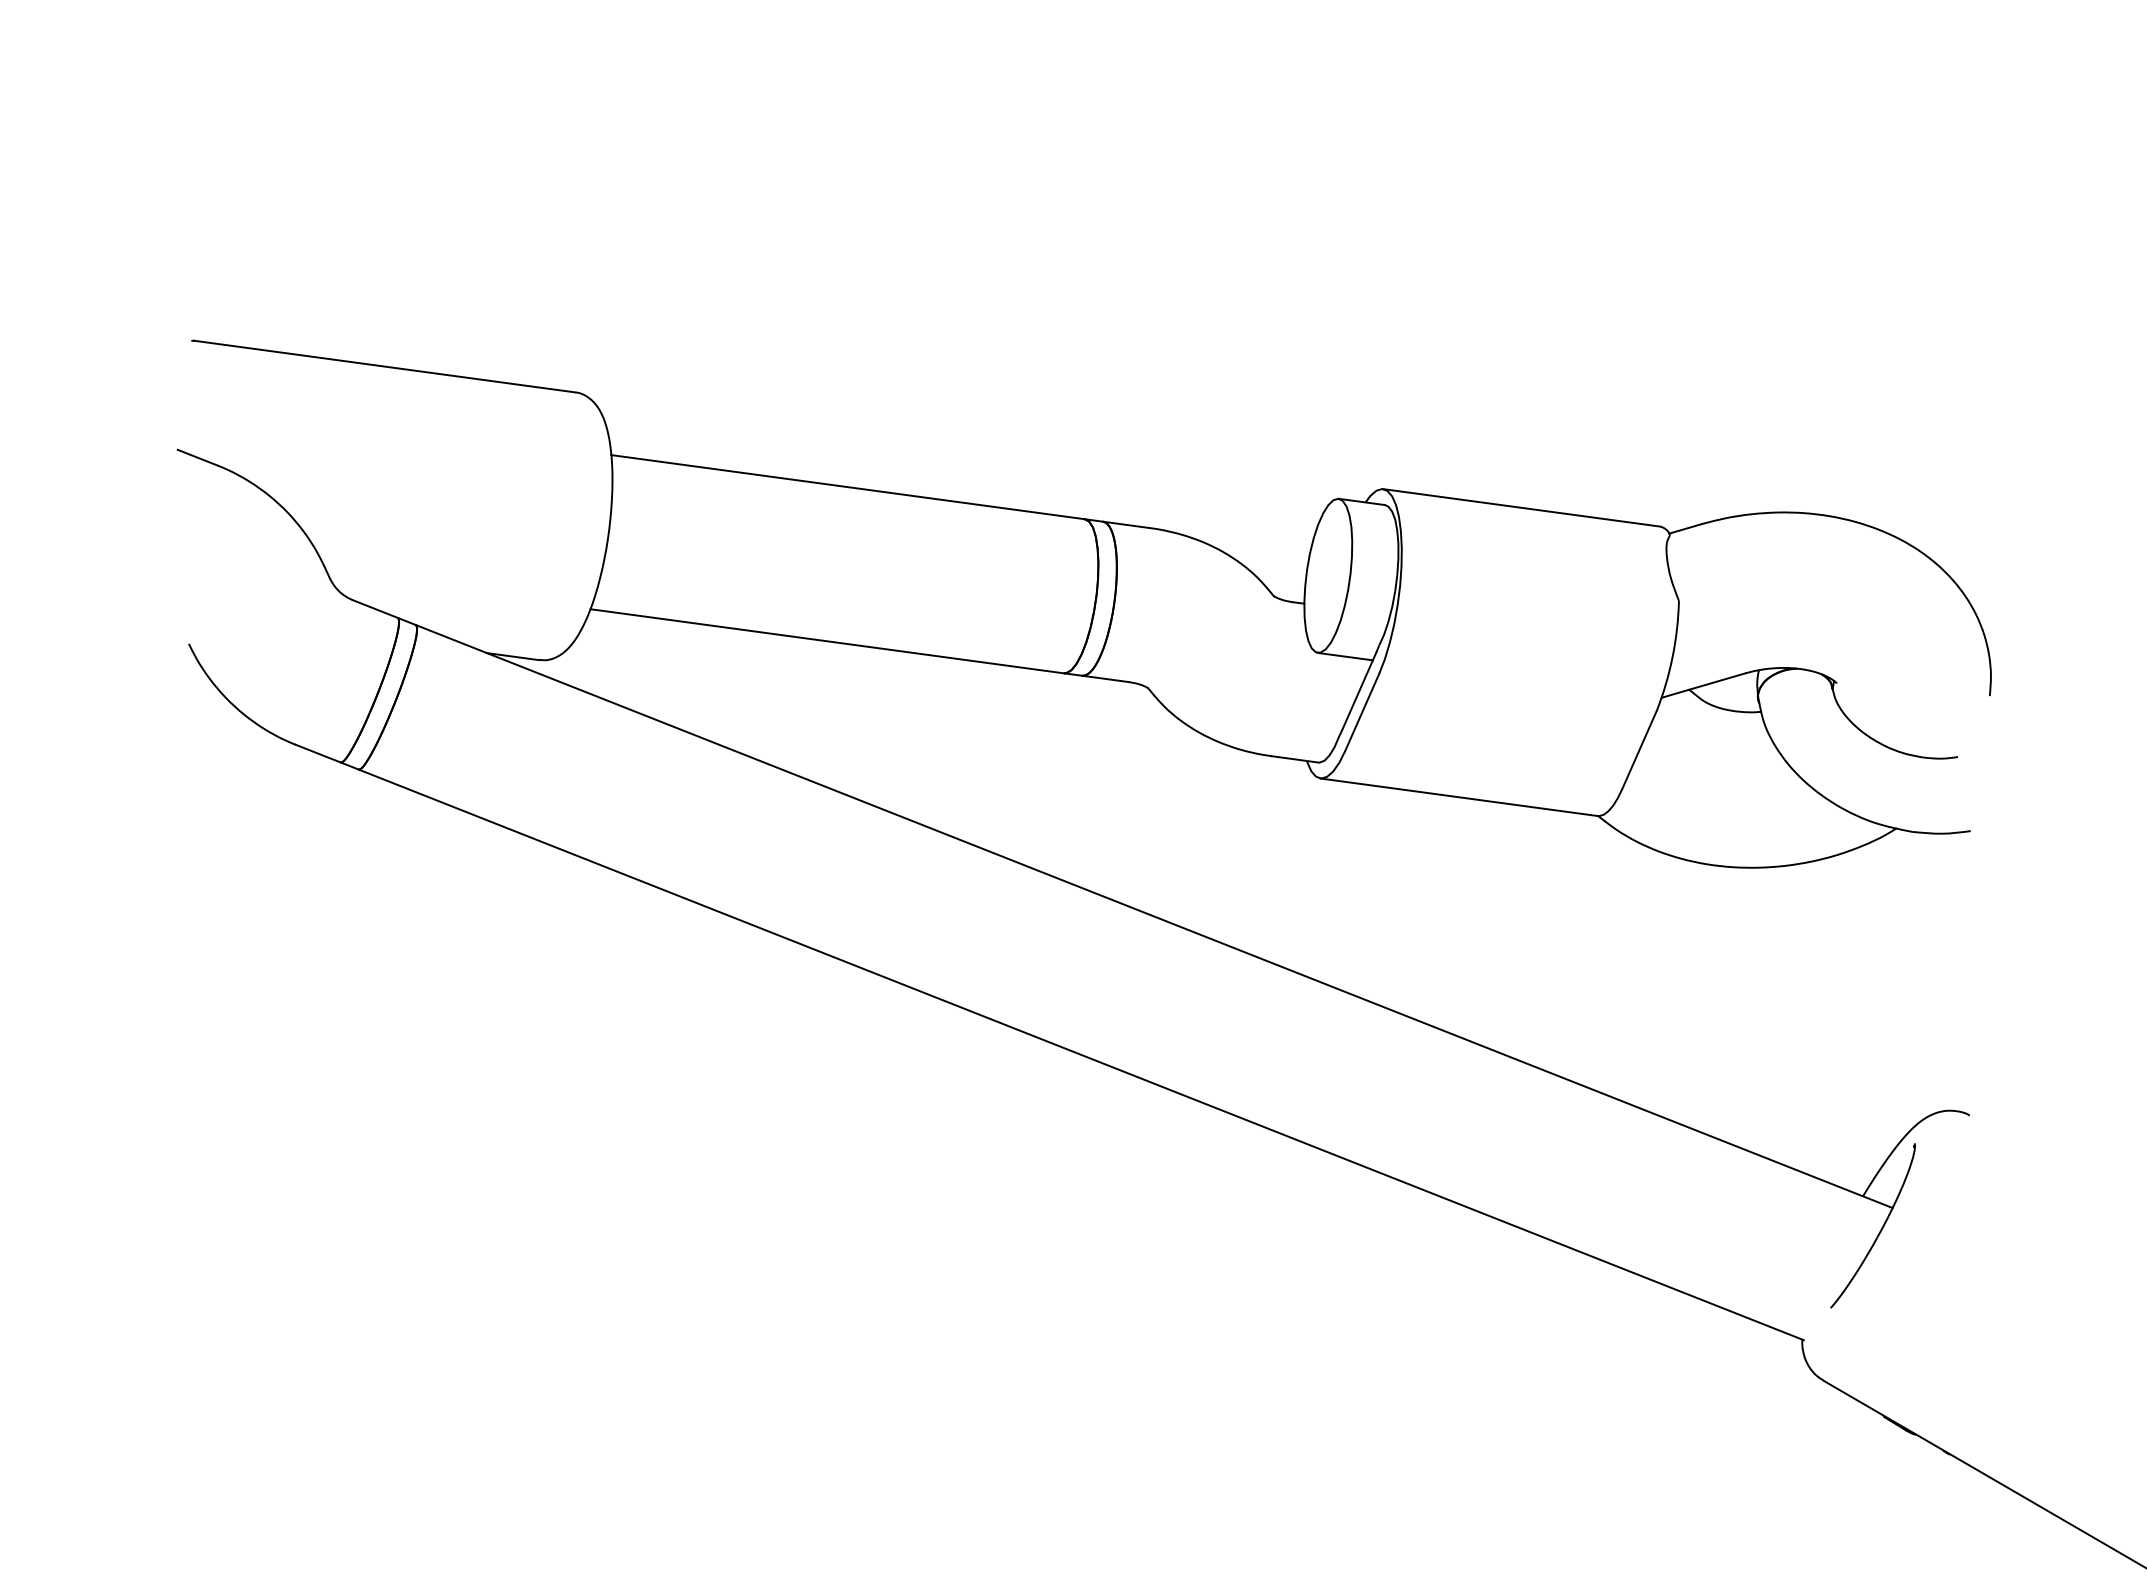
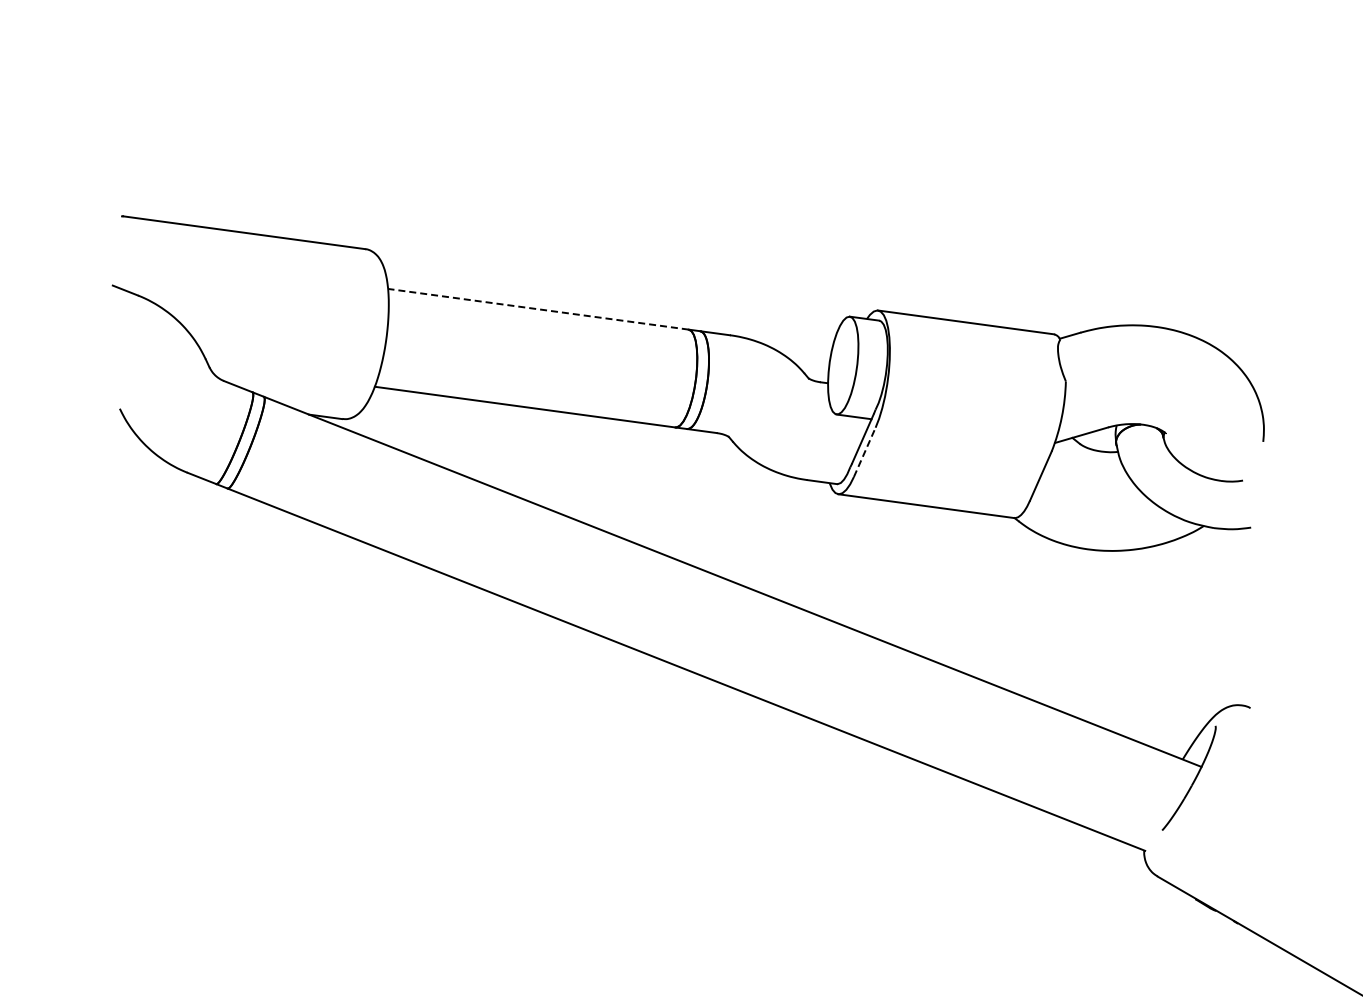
line: (848, 487) -> (538, 309), solid -> dashed
line: (1361, 712) -> (864, 452), solid -> dashed

